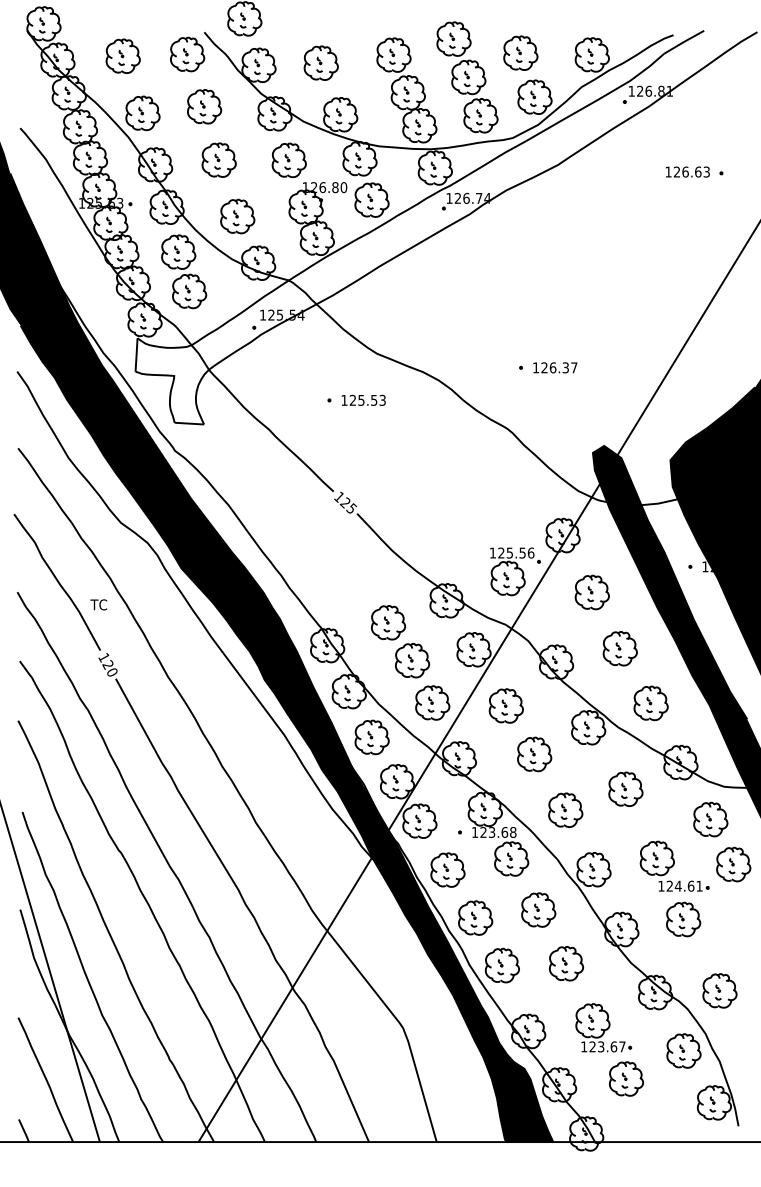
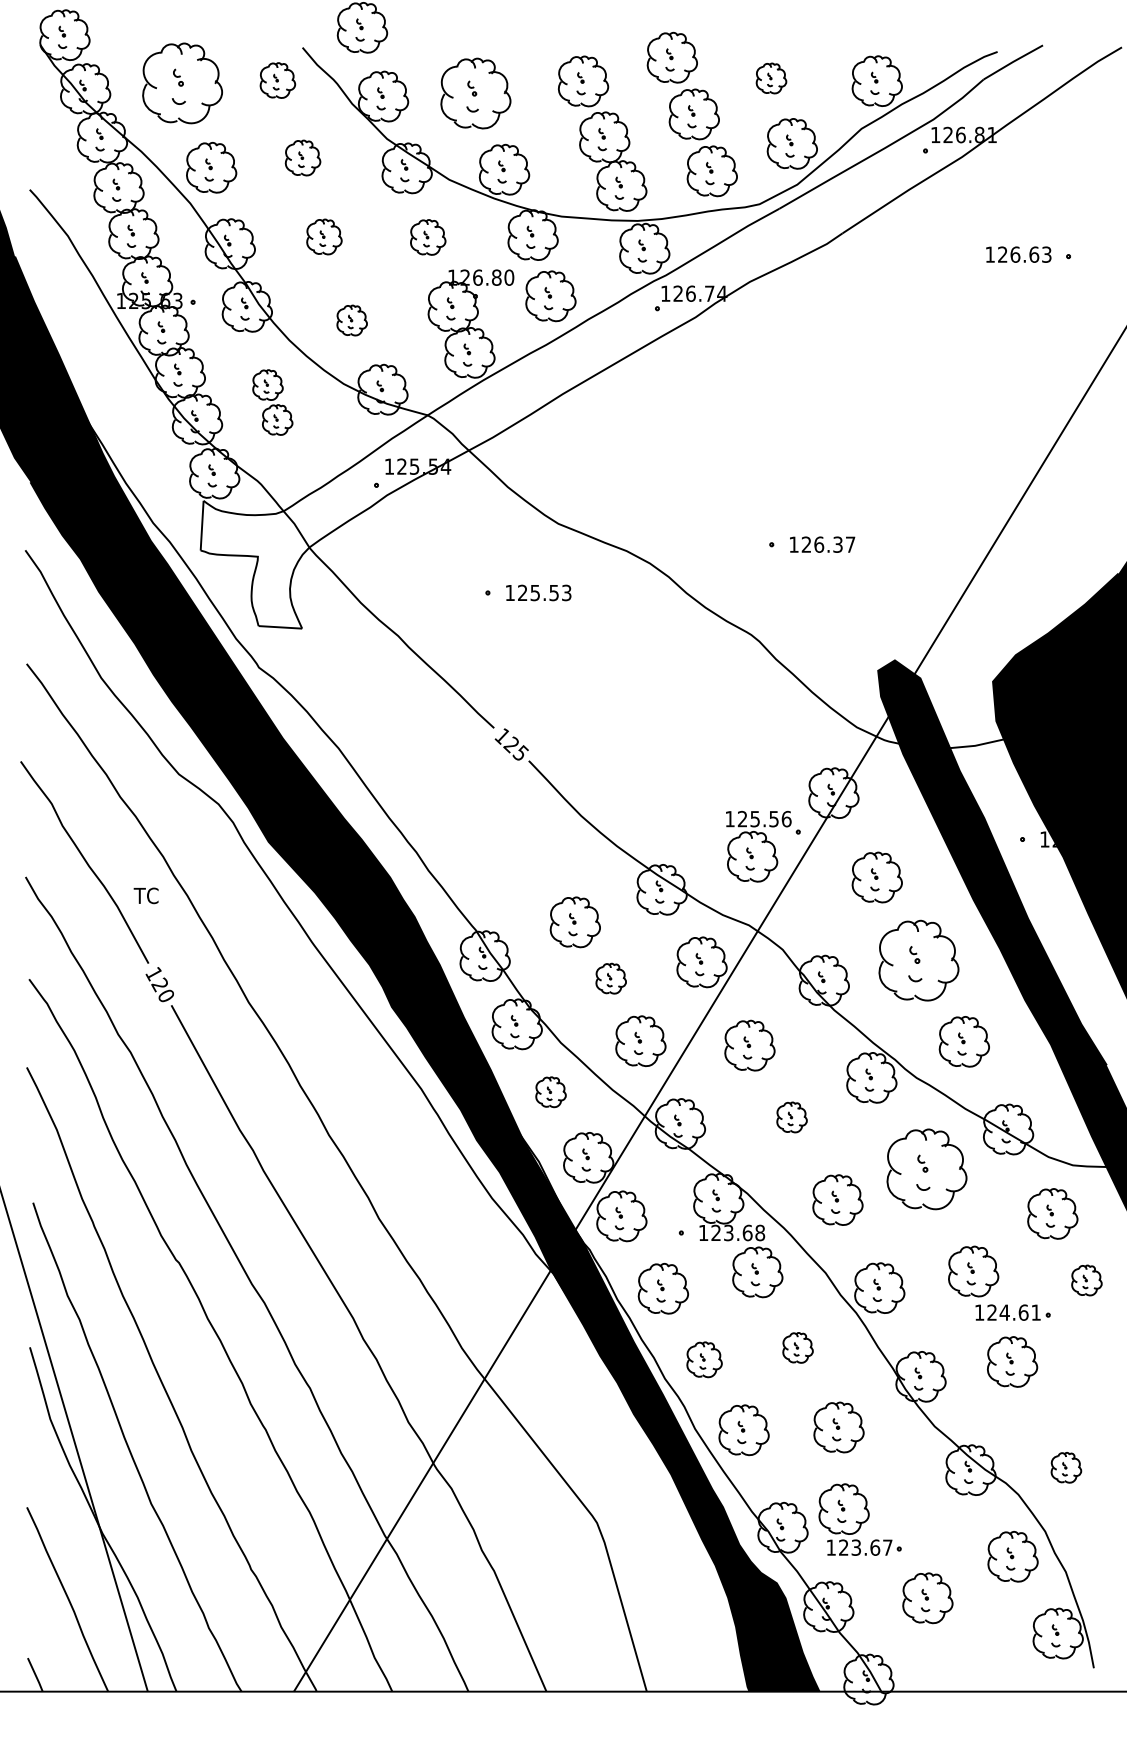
part: (520, 52) -> (770, 77), size x0.6
part: (187, 54) -> (277, 80), size x0.7
part: (122, 55) -> (181, 82), size x1.6
part: (320, 62) -> (474, 92), size x1.4
part: (204, 106) -> (302, 157), size x0.7
part: (218, 159) -> (323, 236), size x0.7
part: (288, 160) -> (427, 237), size x0.7
part: (237, 216) -> (351, 320), size x0.6
part: (184, 271) -> (273, 401), size x0.6
part: (619, 648) -> (917, 960), size x1.6
part: (412, 660) -> (610, 978), size x0.6
part: (371, 737) -> (550, 1092), size x0.6
part: (534, 754) -> (791, 1117), size x0.6
part: (625, 788) -> (926, 1167), size x1.6
part: (733, 864) -> (1086, 1280), size x0.6
part: (538, 909) -> (797, 1347), size x0.6
part: (475, 917) -> (704, 1358), size x0.7
part: (719, 990) -> (1065, 1467), size x0.6
part: (603, 1027) -> (859, 1518), moved

